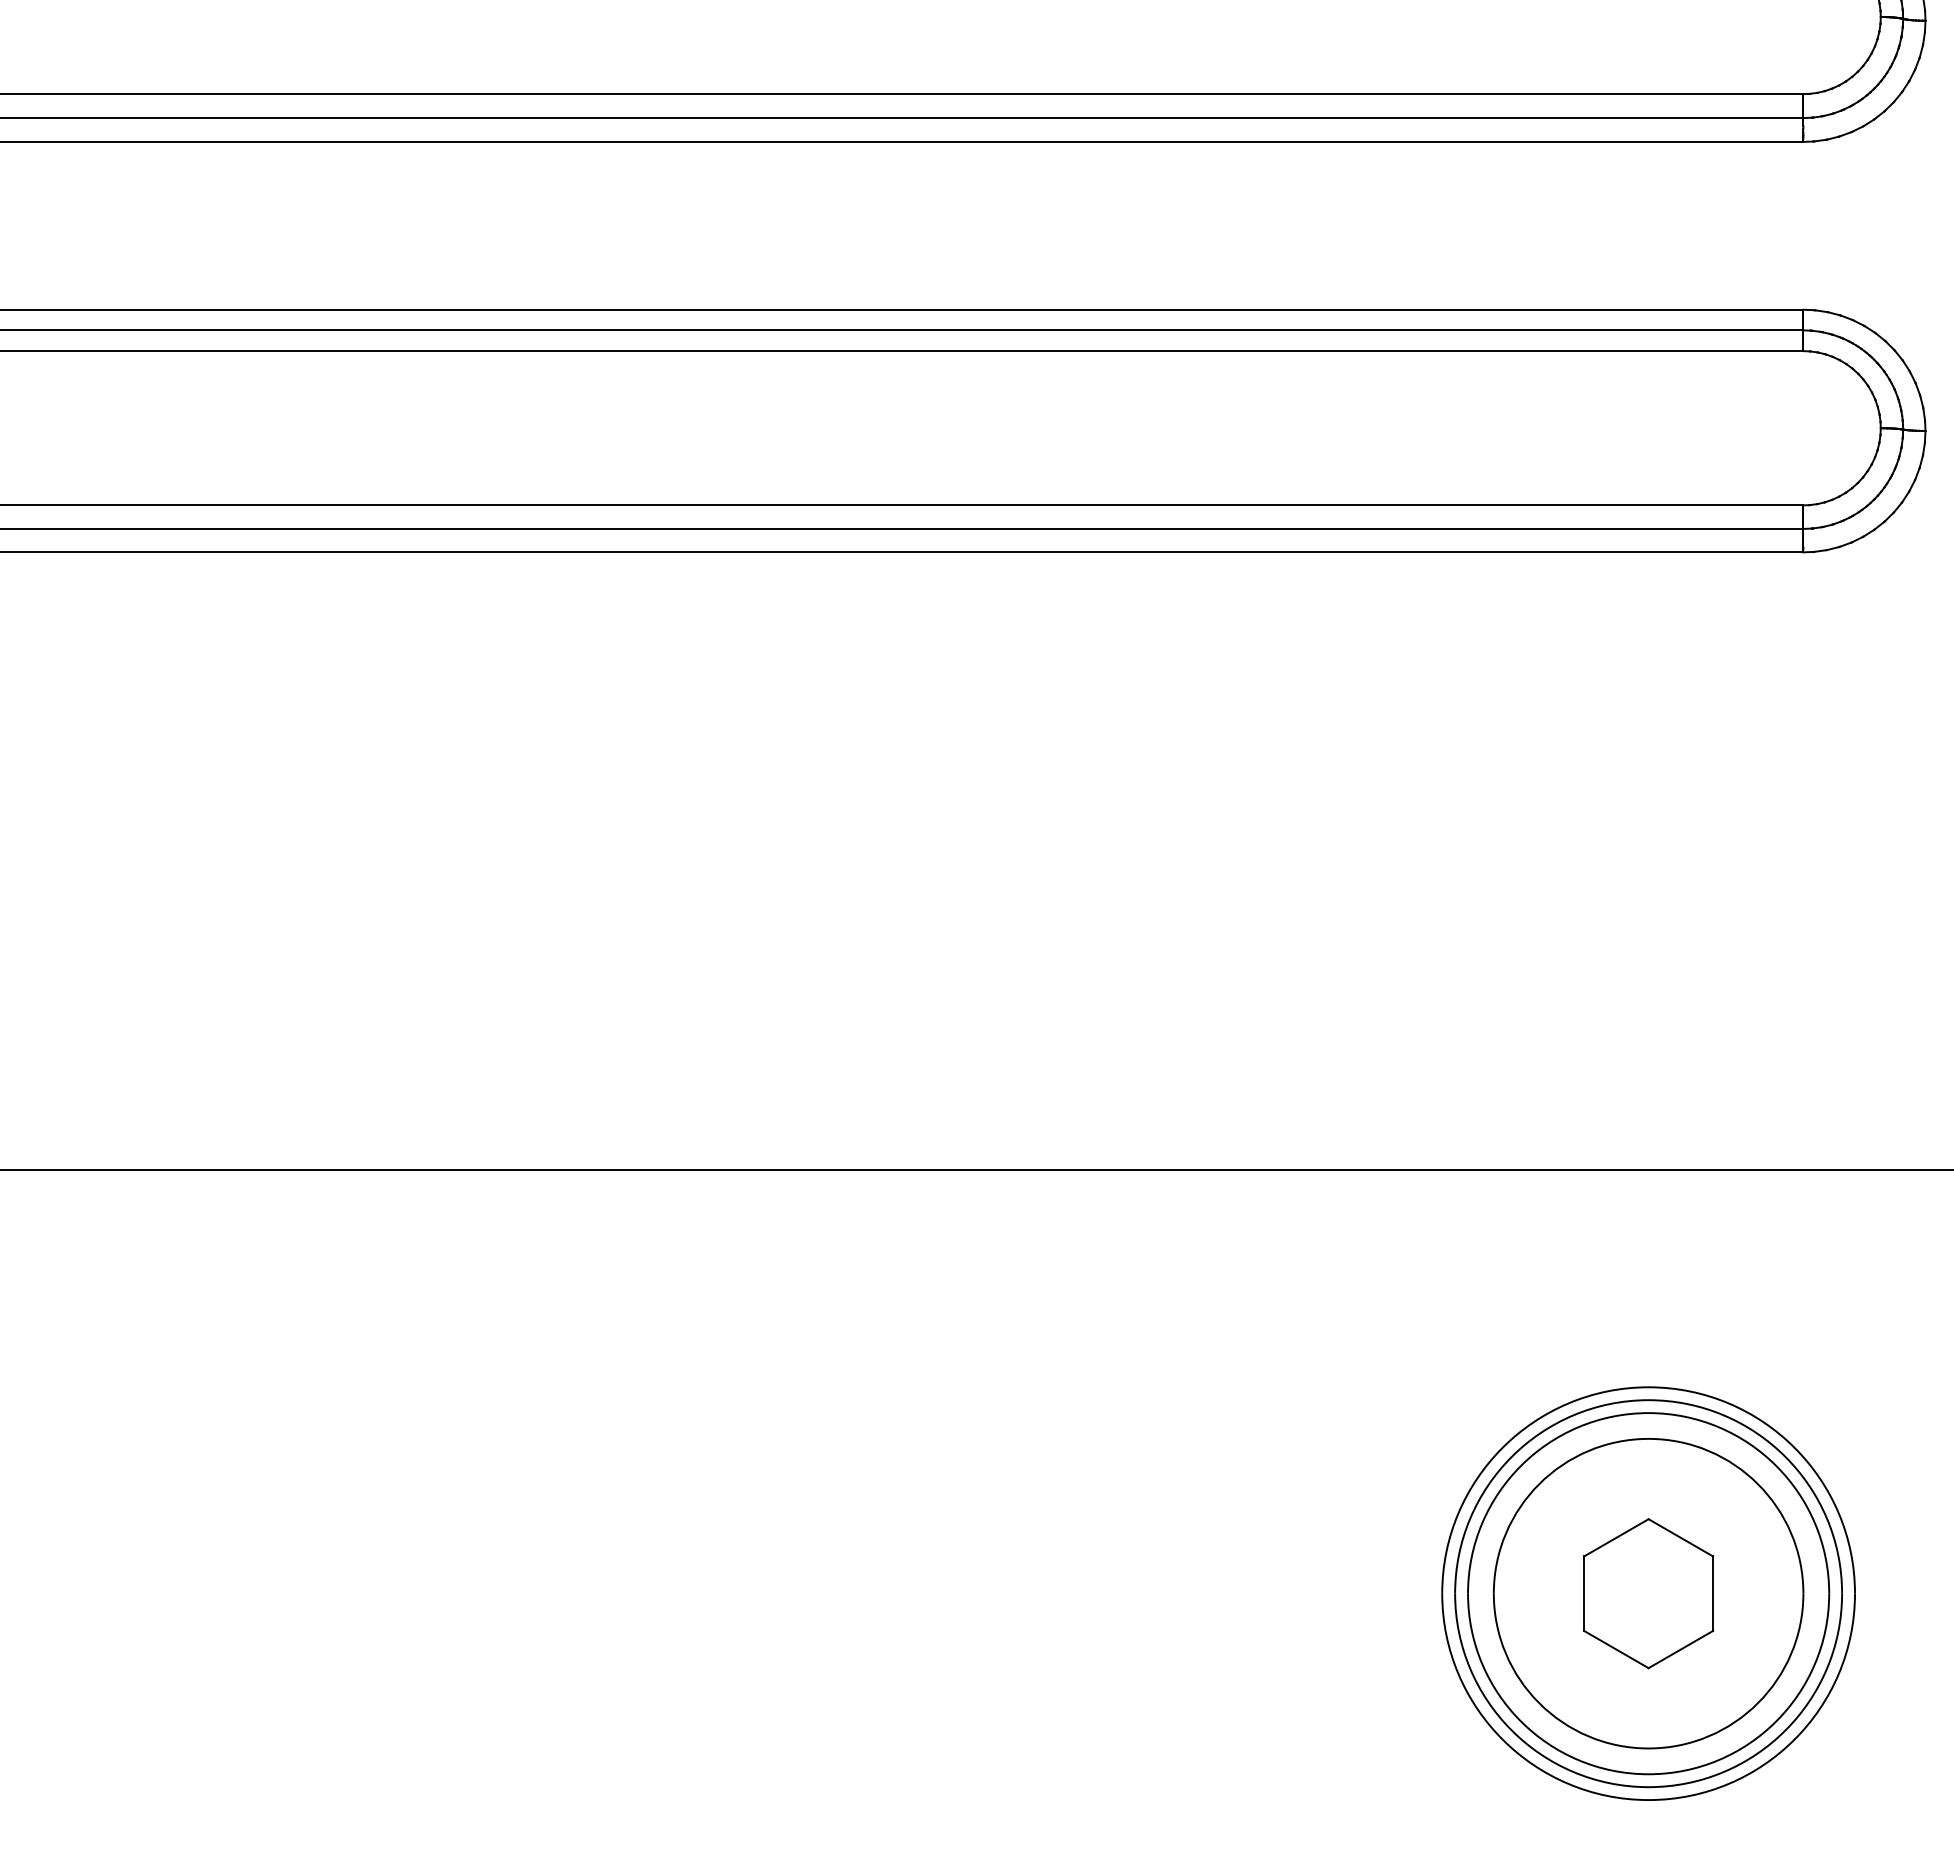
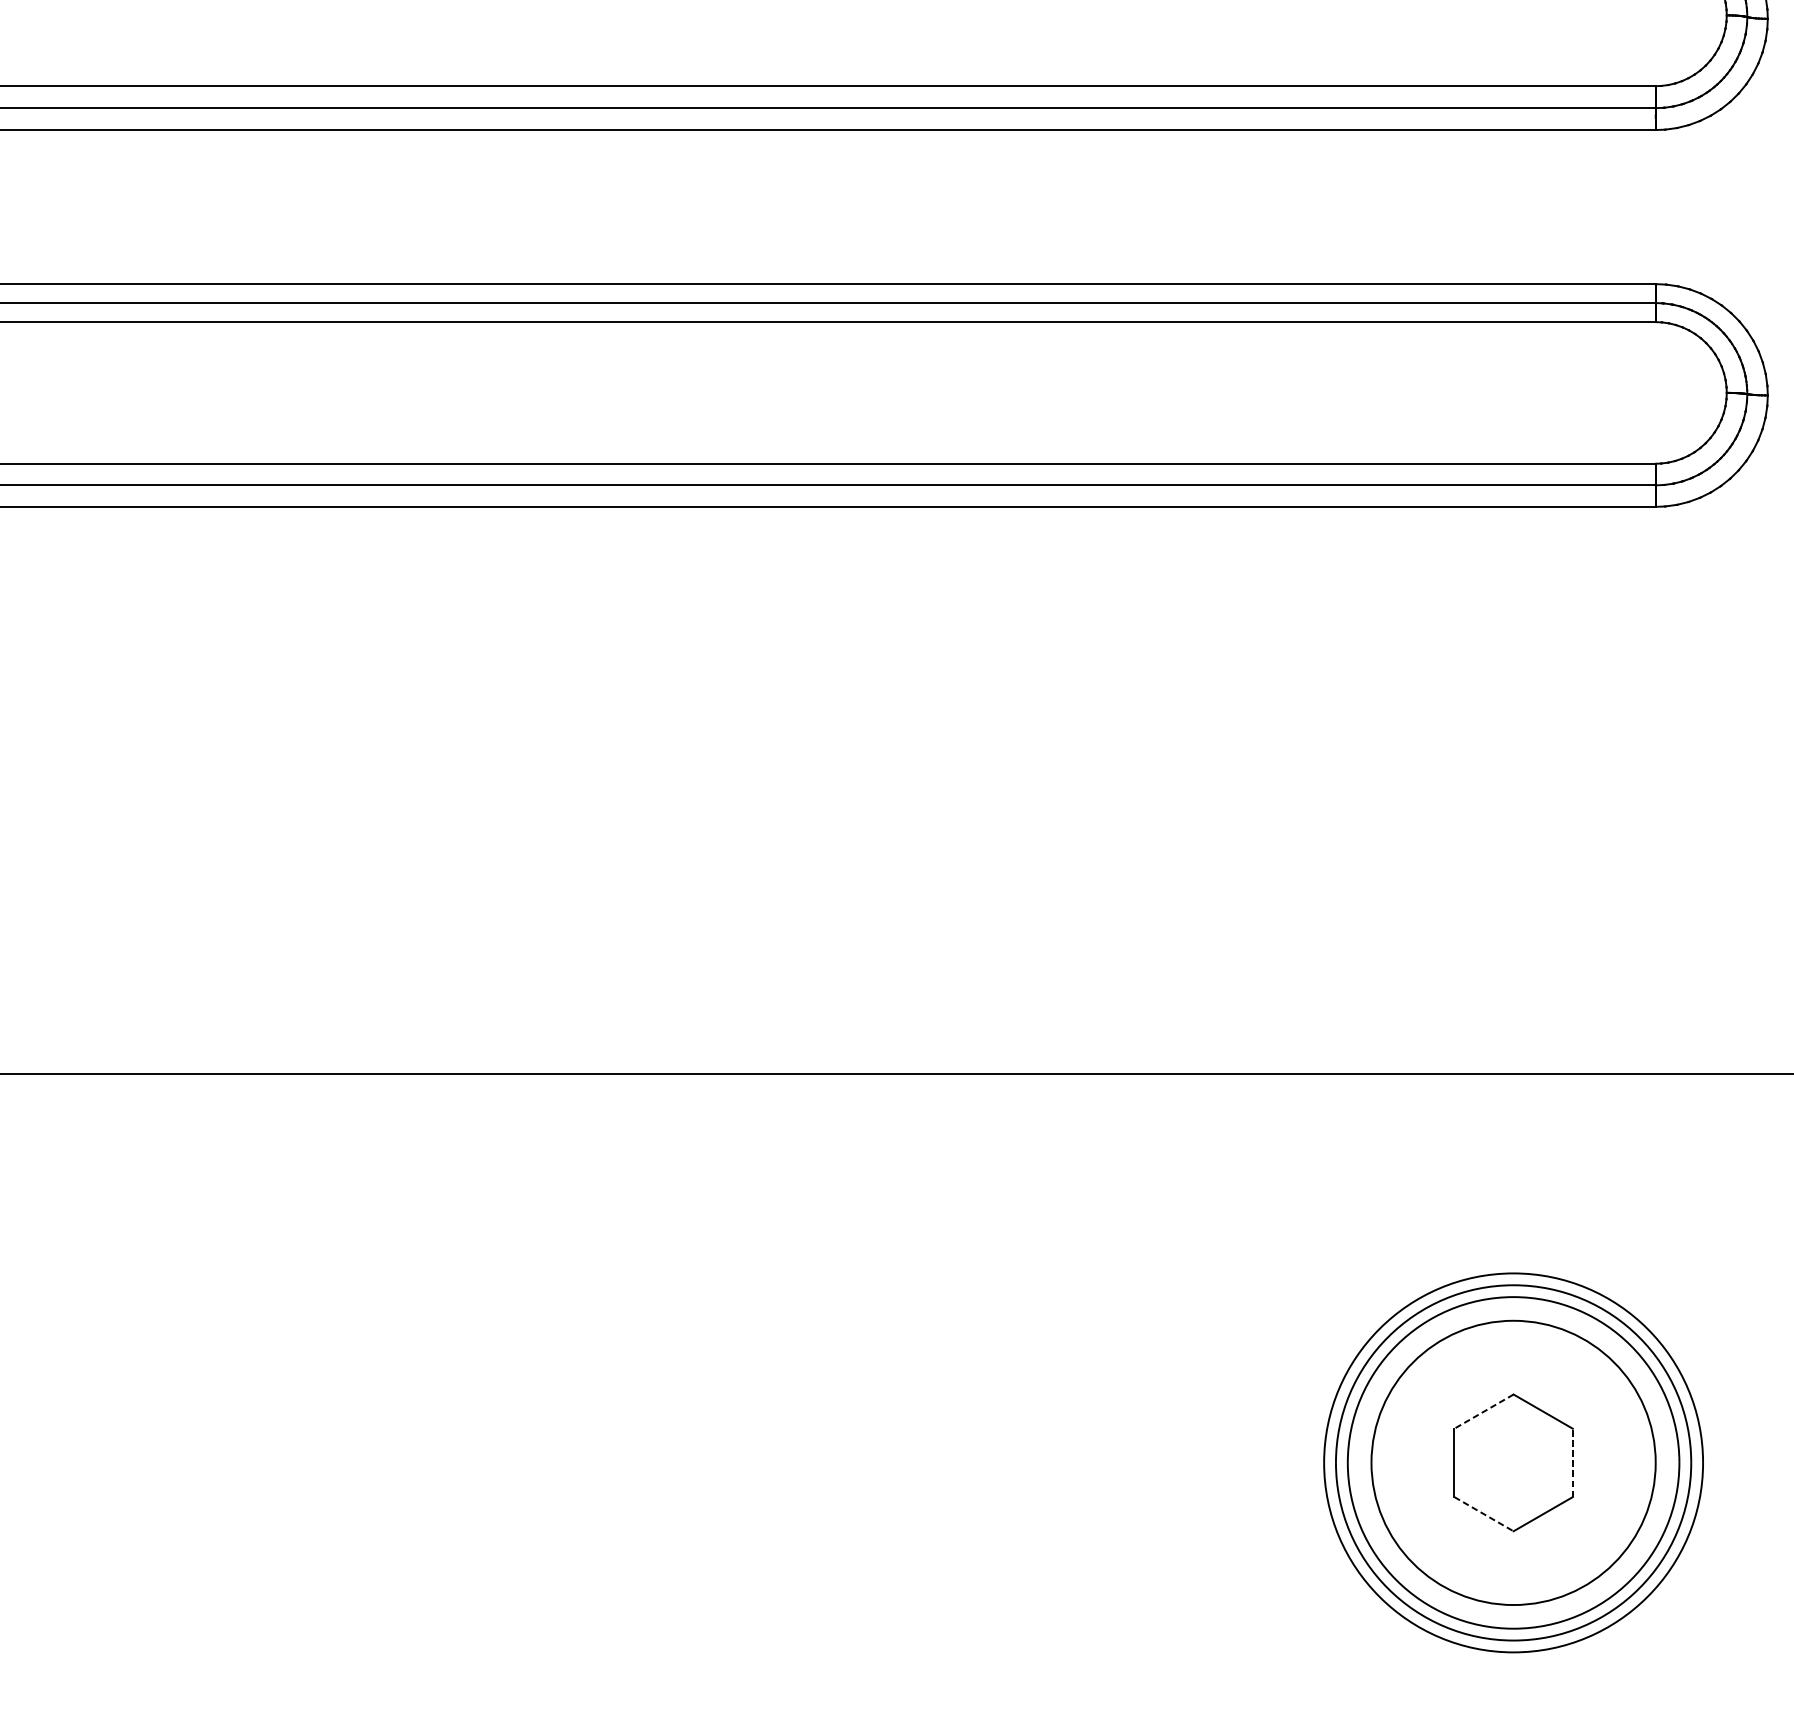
line: (1615, 1538) -> (1483, 1412), solid -> dashed
line: (1713, 1593) -> (1573, 1462), solid -> dashed
line: (1616, 1649) -> (1484, 1514), solid -> dashed

